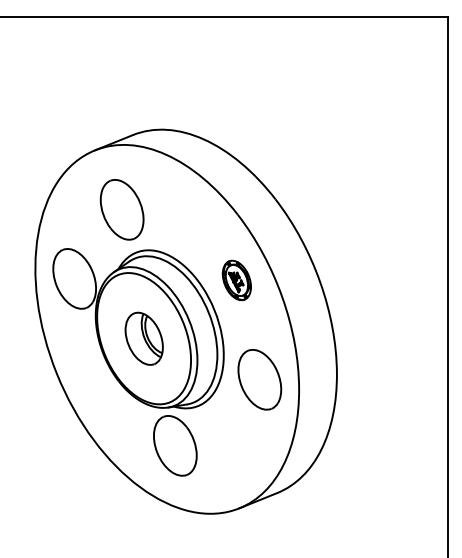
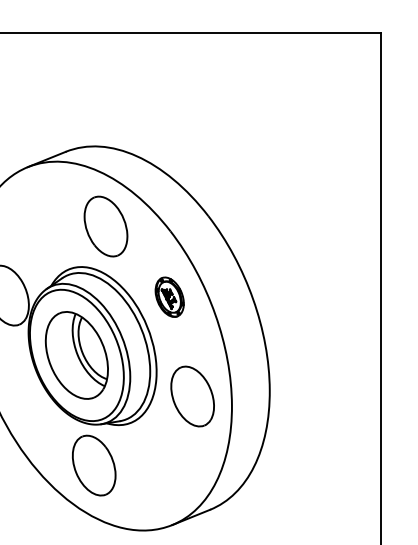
part: (121, 209) -> (105, 226), moved
part: (144, 338) -> (77, 355), size x1.67
part: (175, 445) -> (94, 465), moved

